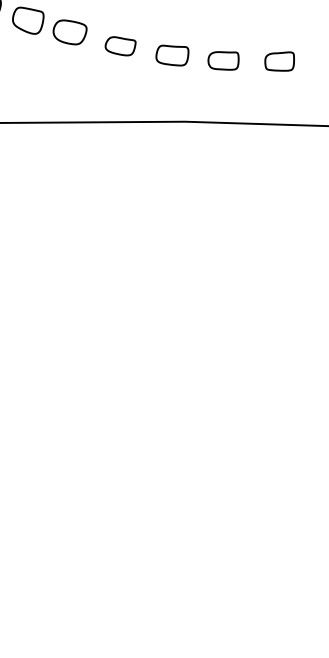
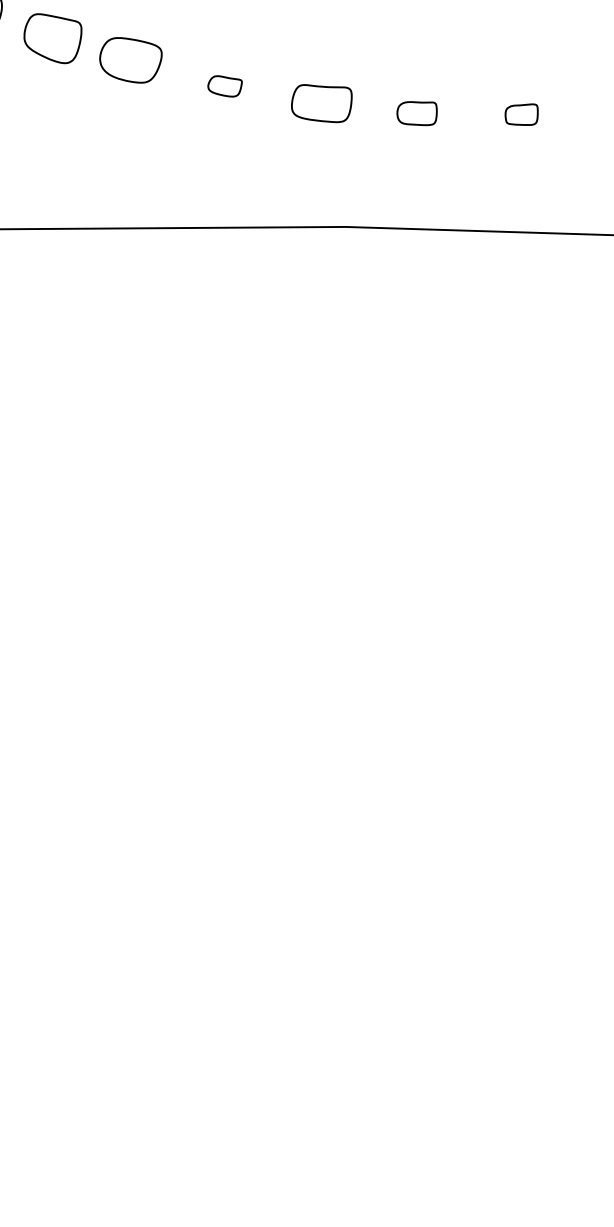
part: (120, 46) -> (224, 86), size x0.6
part: (223, 60) -> (417, 112), size x0.7
part: (279, 61) -> (521, 114), size x0.6

